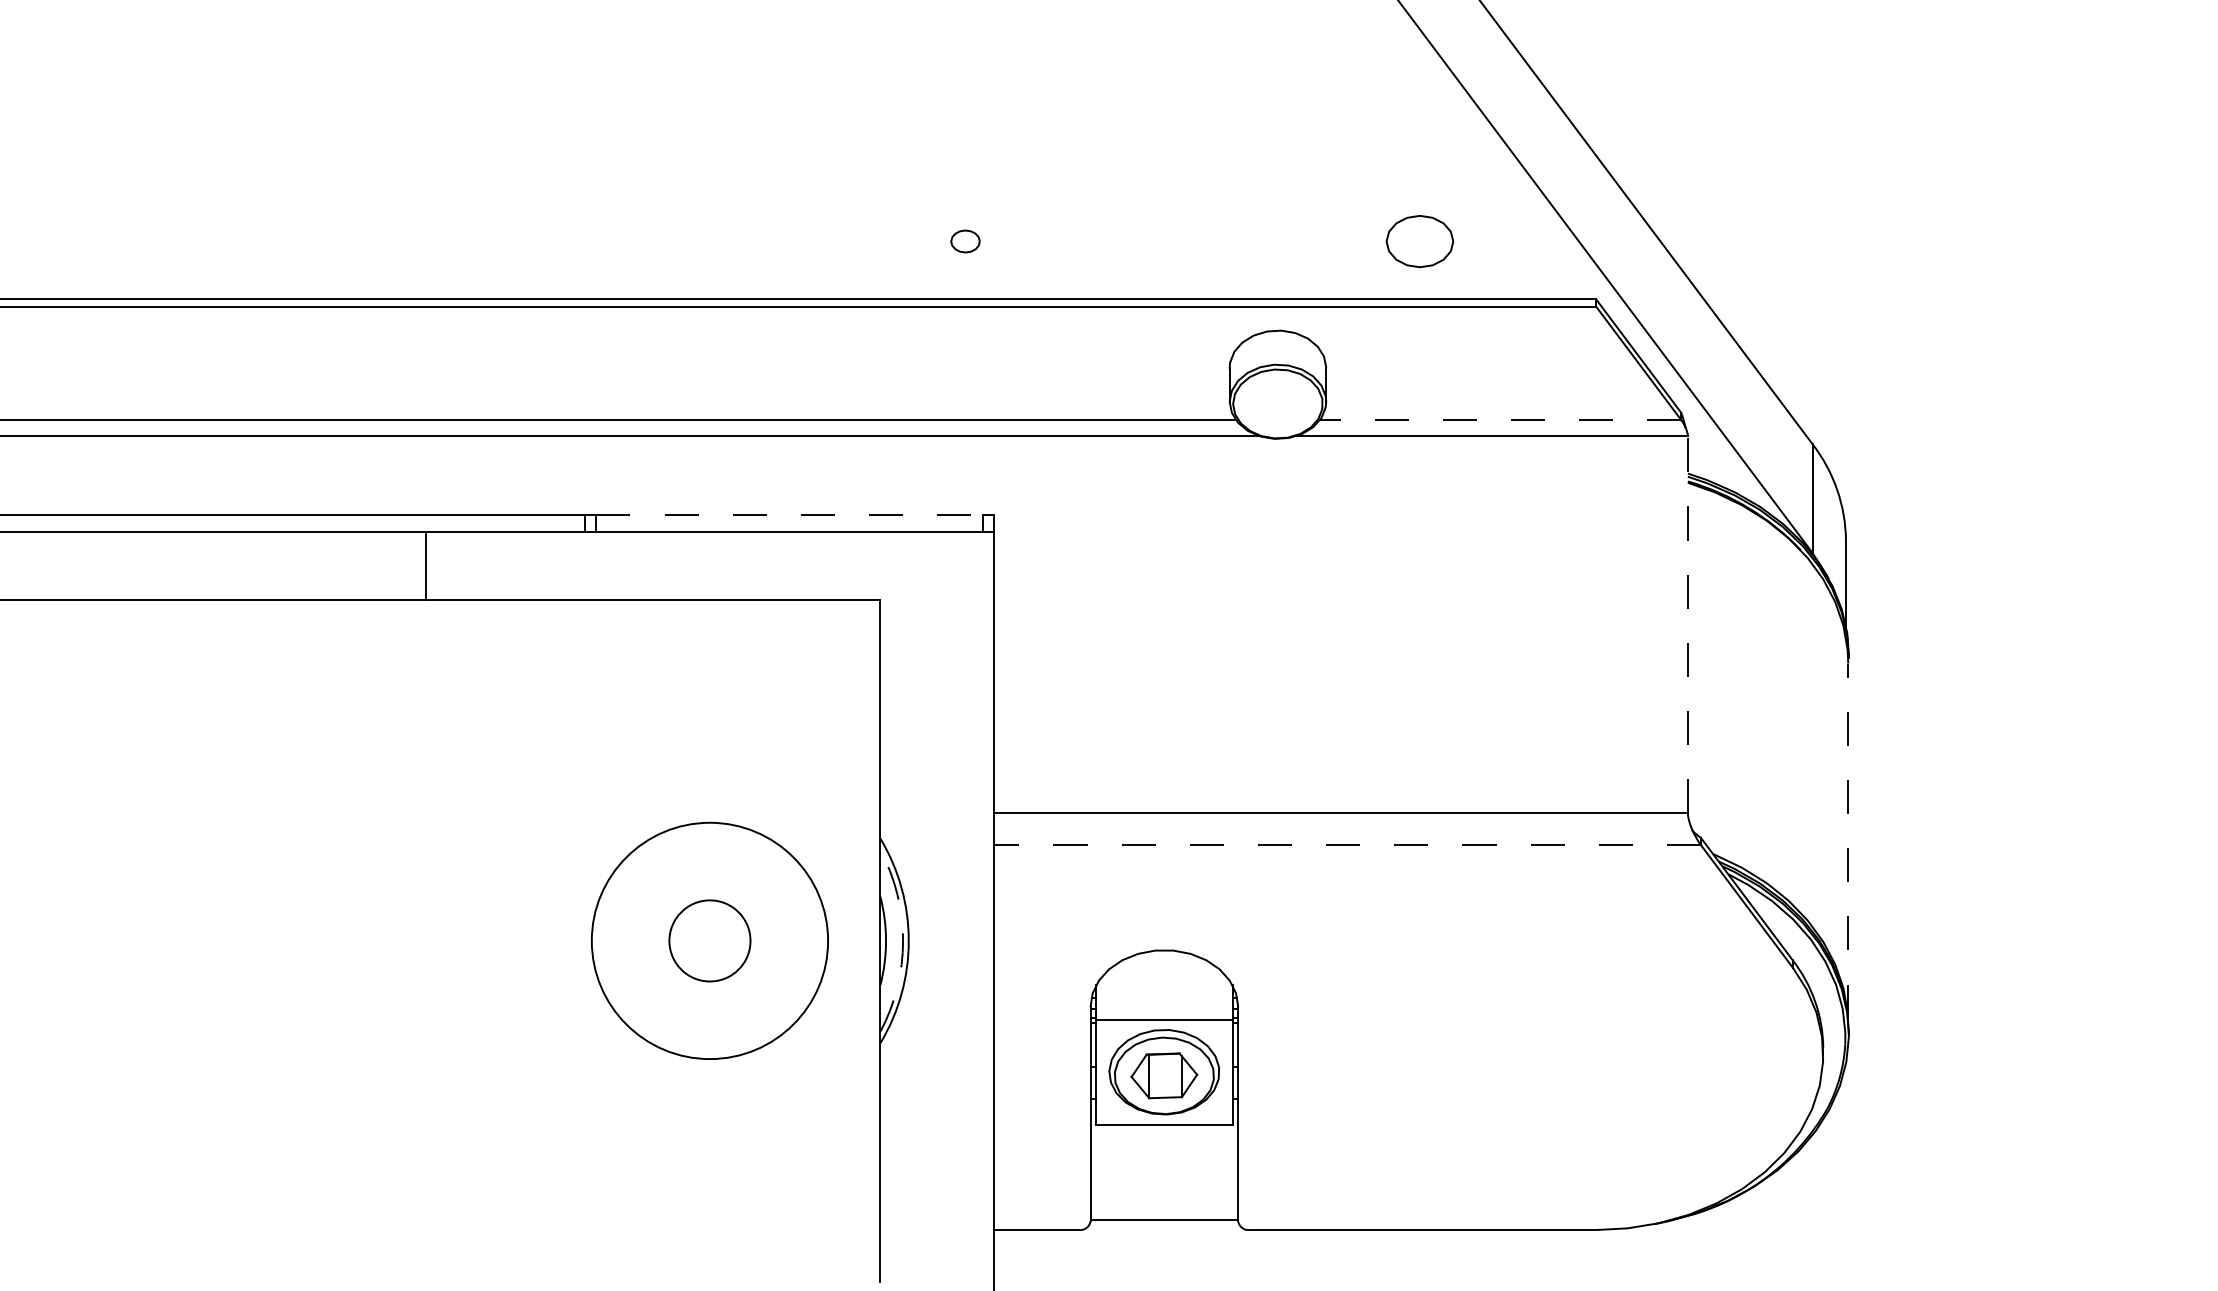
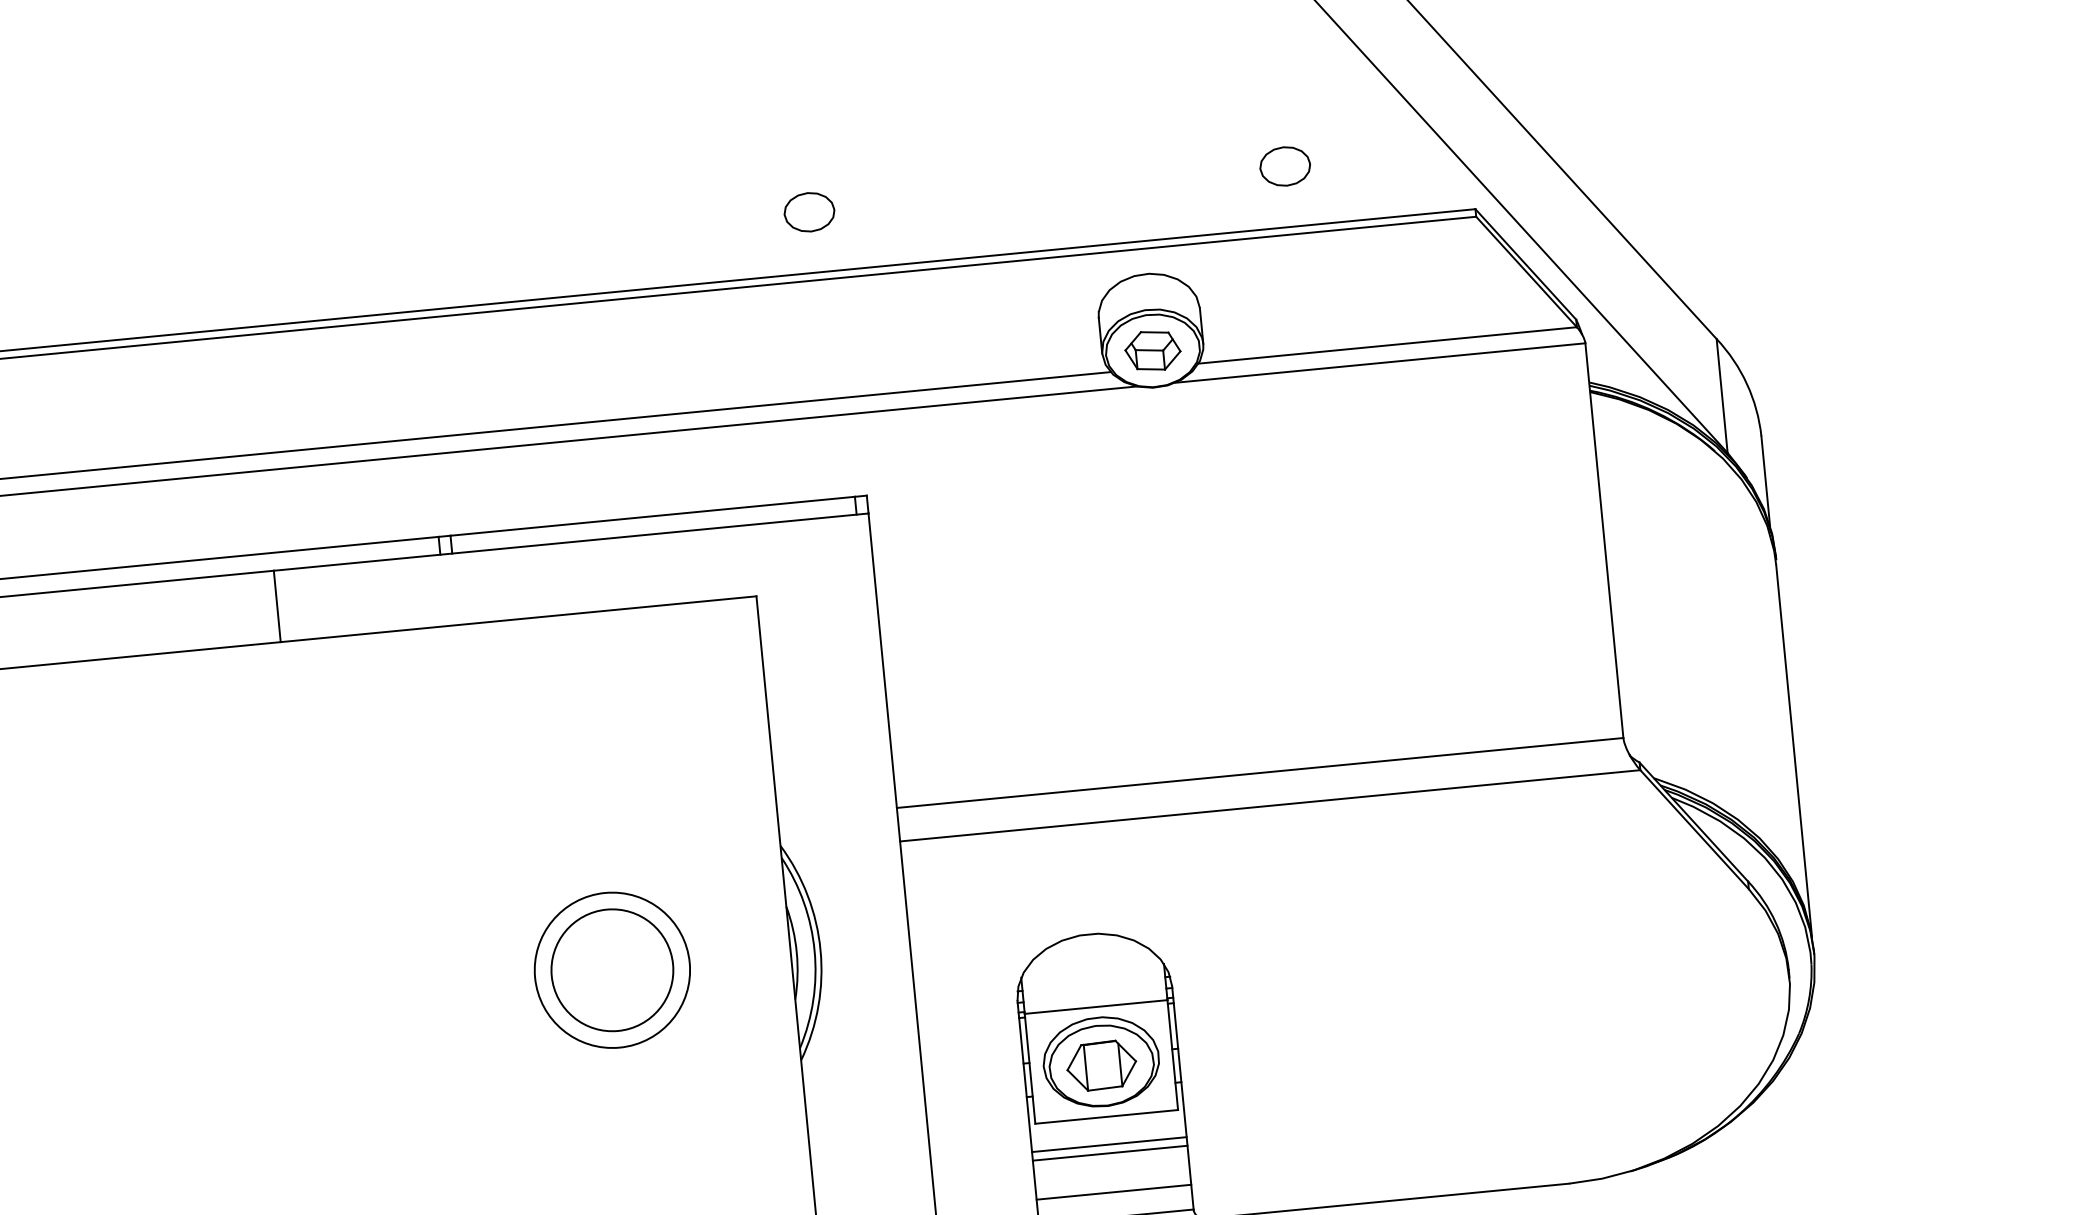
part: (965, 241) -> (809, 212), size x1.67
part: (1419, 241) -> (1284, 166), size x0.71
part: (1277, 403) -> (1152, 350), added
line: (1500, 420) -> (1387, 345), dashed -> solid
line: (789, 514) -> (652, 515), dashed -> solid
line: (1687, 624) -> (1603, 540), dashed -> solid
line: (1848, 841) -> (1794, 751), dashed -> solid
line: (1347, 845) -> (1270, 806), dashed -> solid
circle: (709, 940) -> (611, 969), size x0.62
circle: (709, 940) -> (611, 969), size x1.43
arc: (903, 940) -> (815, 950), dashed -> solid
line: (1164, 1151) -> (1109, 1144), added
line: (1164, 1159) -> (1110, 1153), added
line: (1164, 1196) -> (1114, 1192), added

